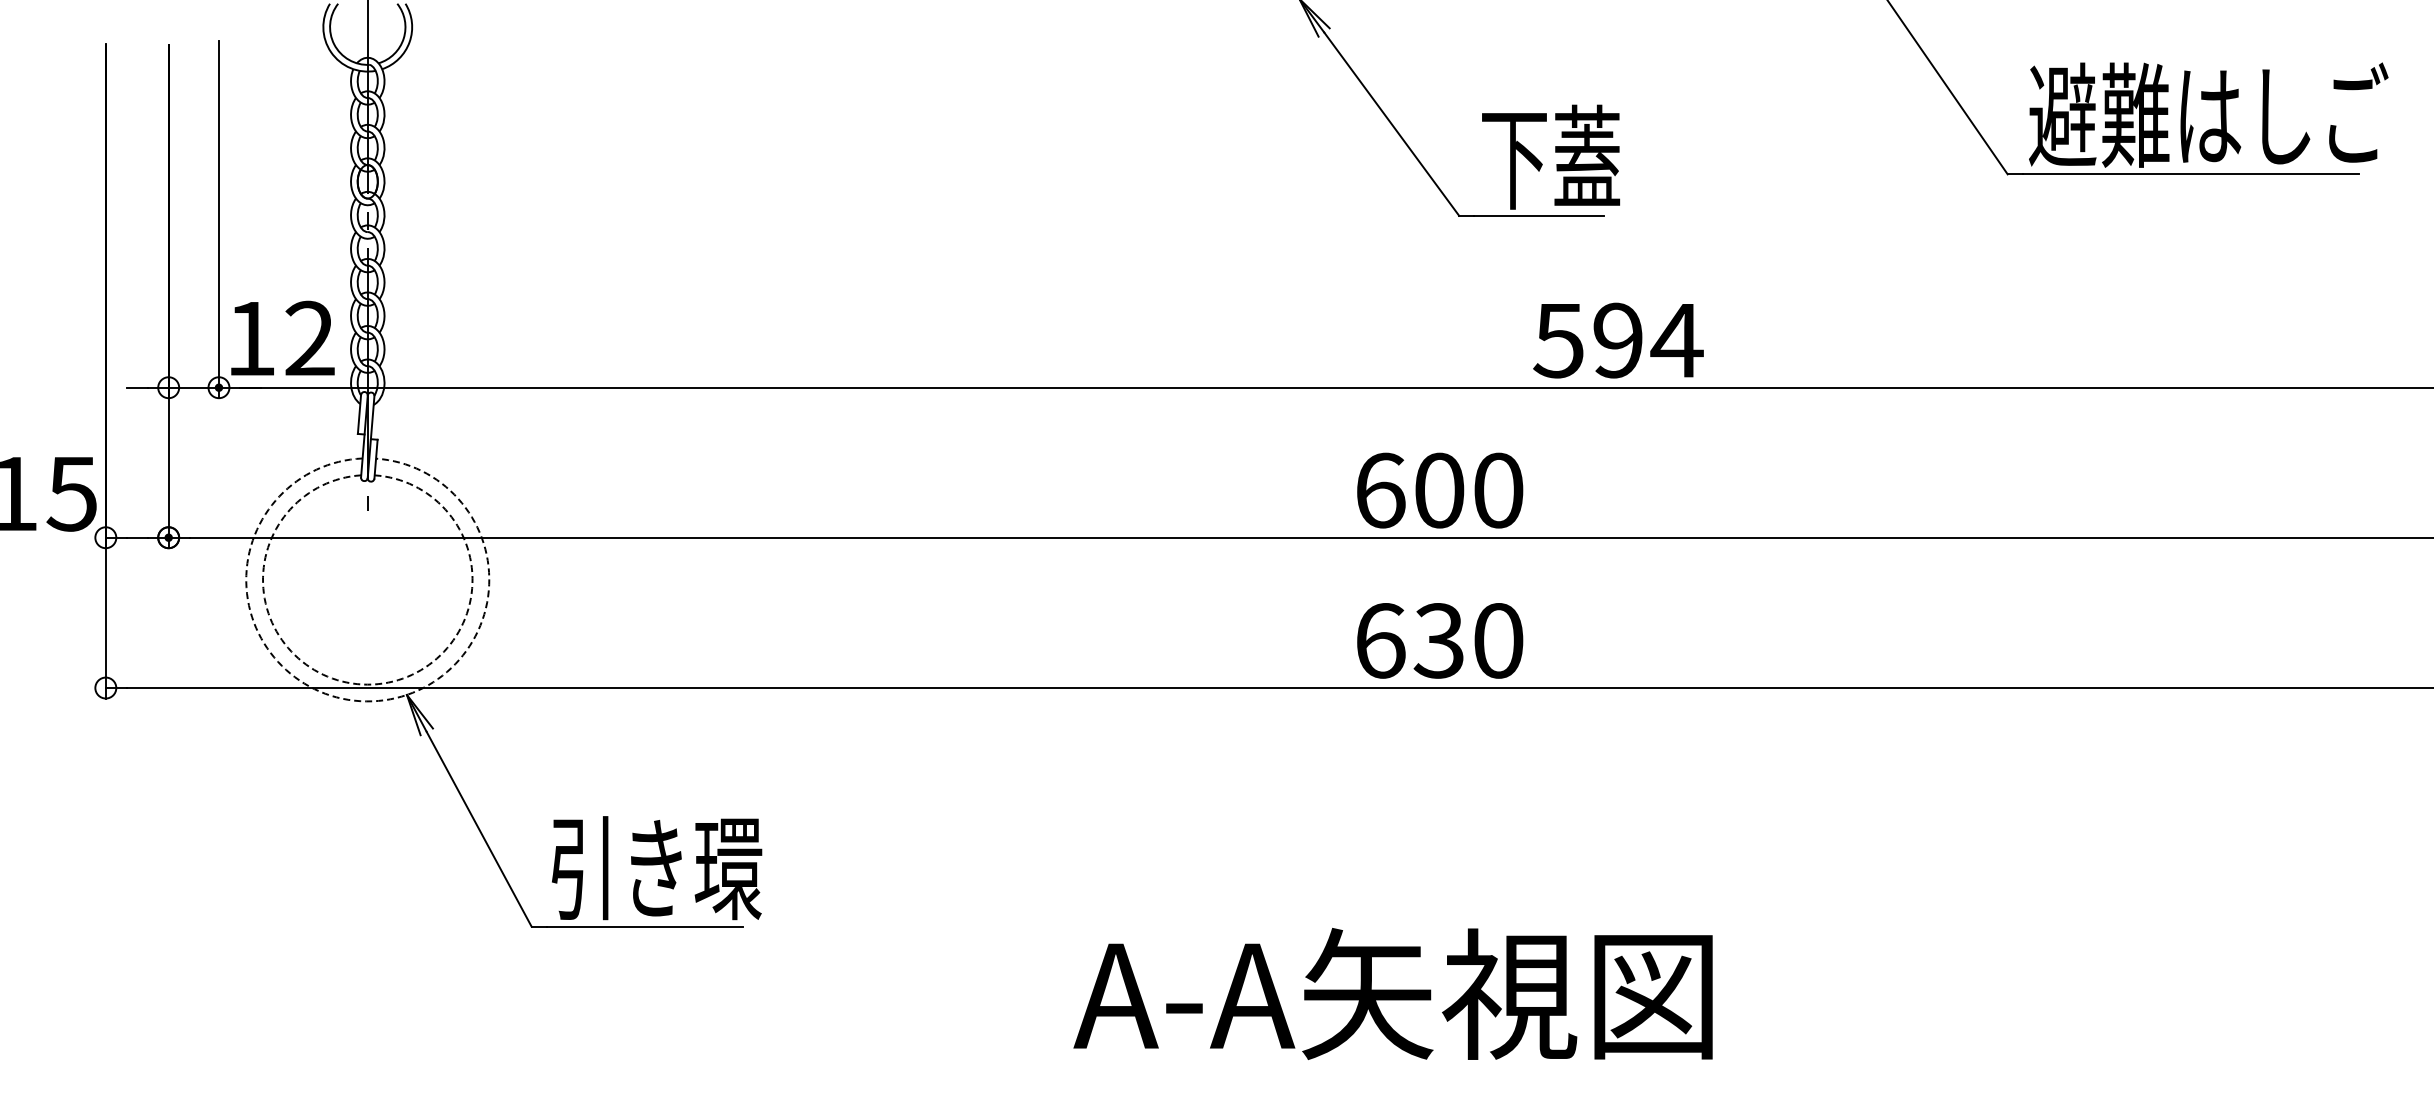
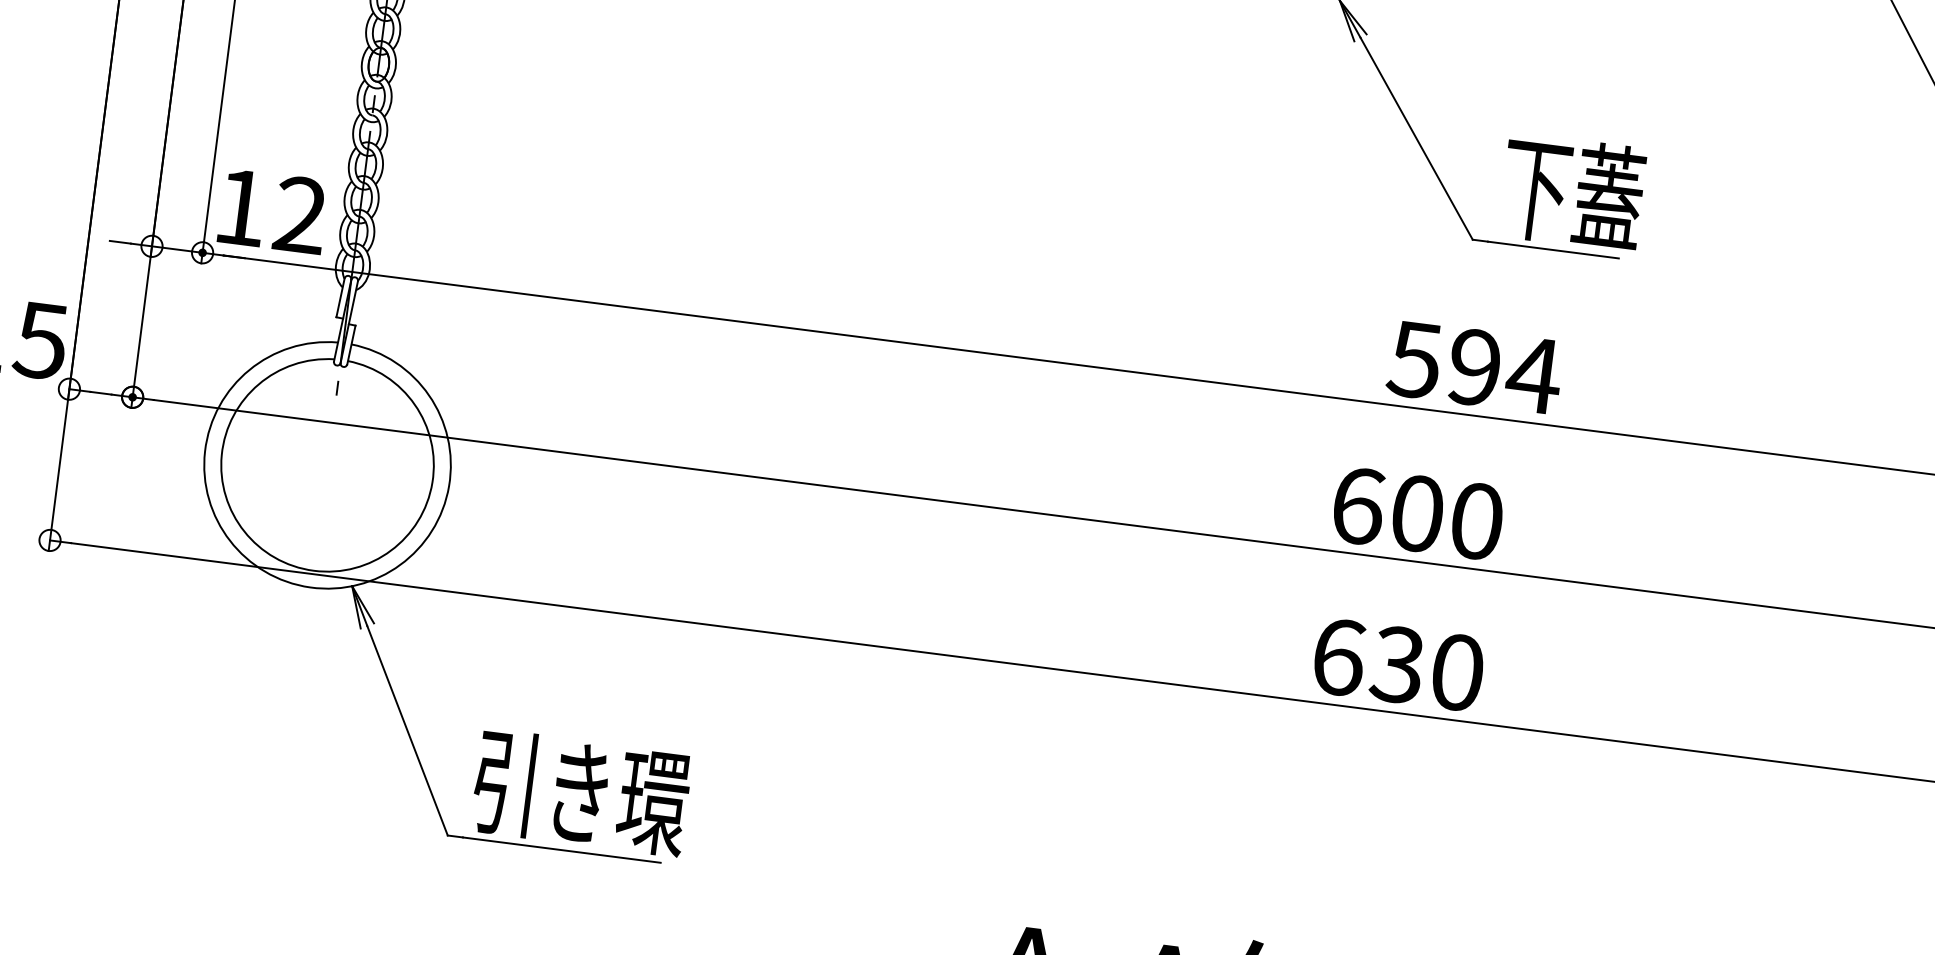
text: (1618, 340) -> (1475, 367), moved
arc: (367, 684) -> (313, 570), dashed -> solid
arc: (366, 701) -> (310, 587), dashed -> solid

